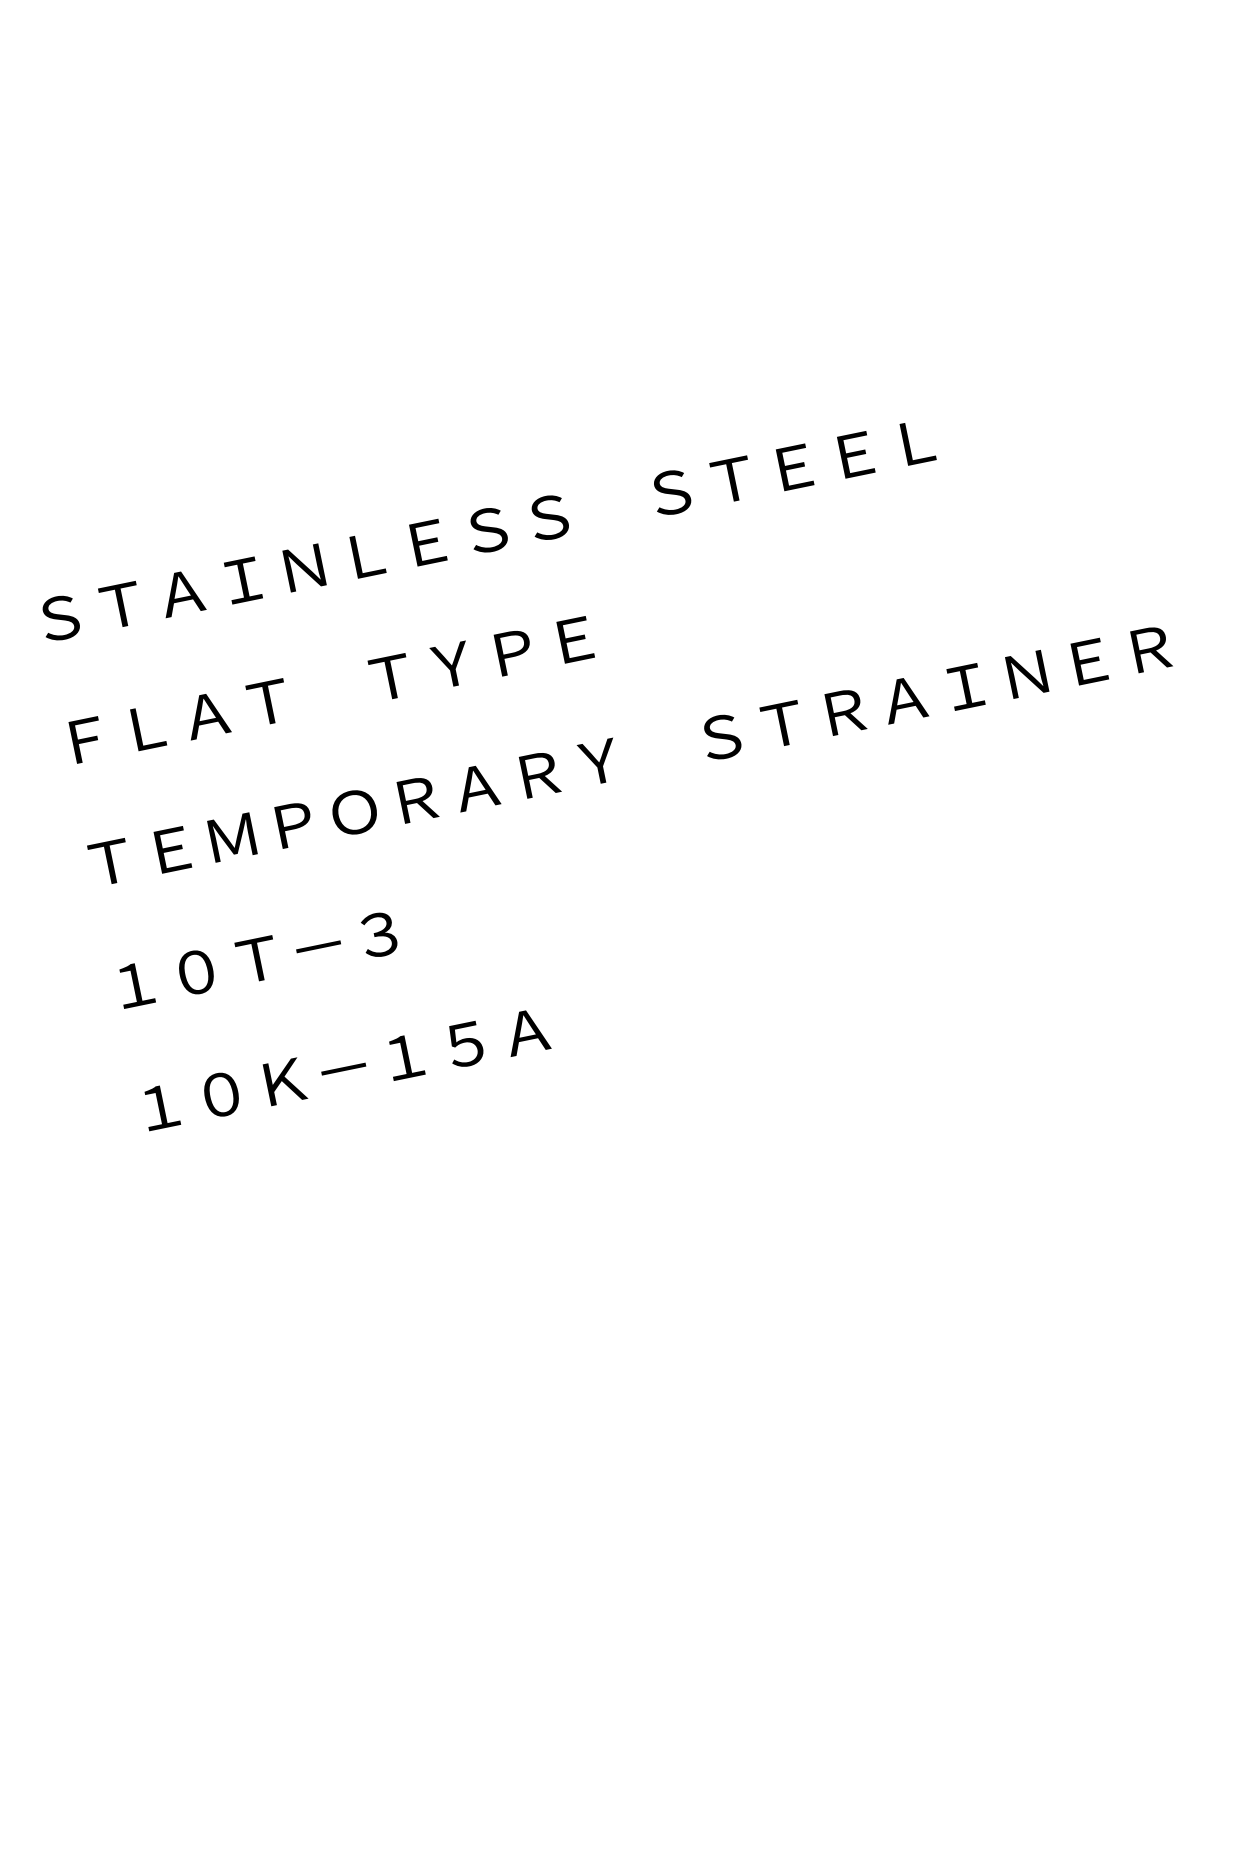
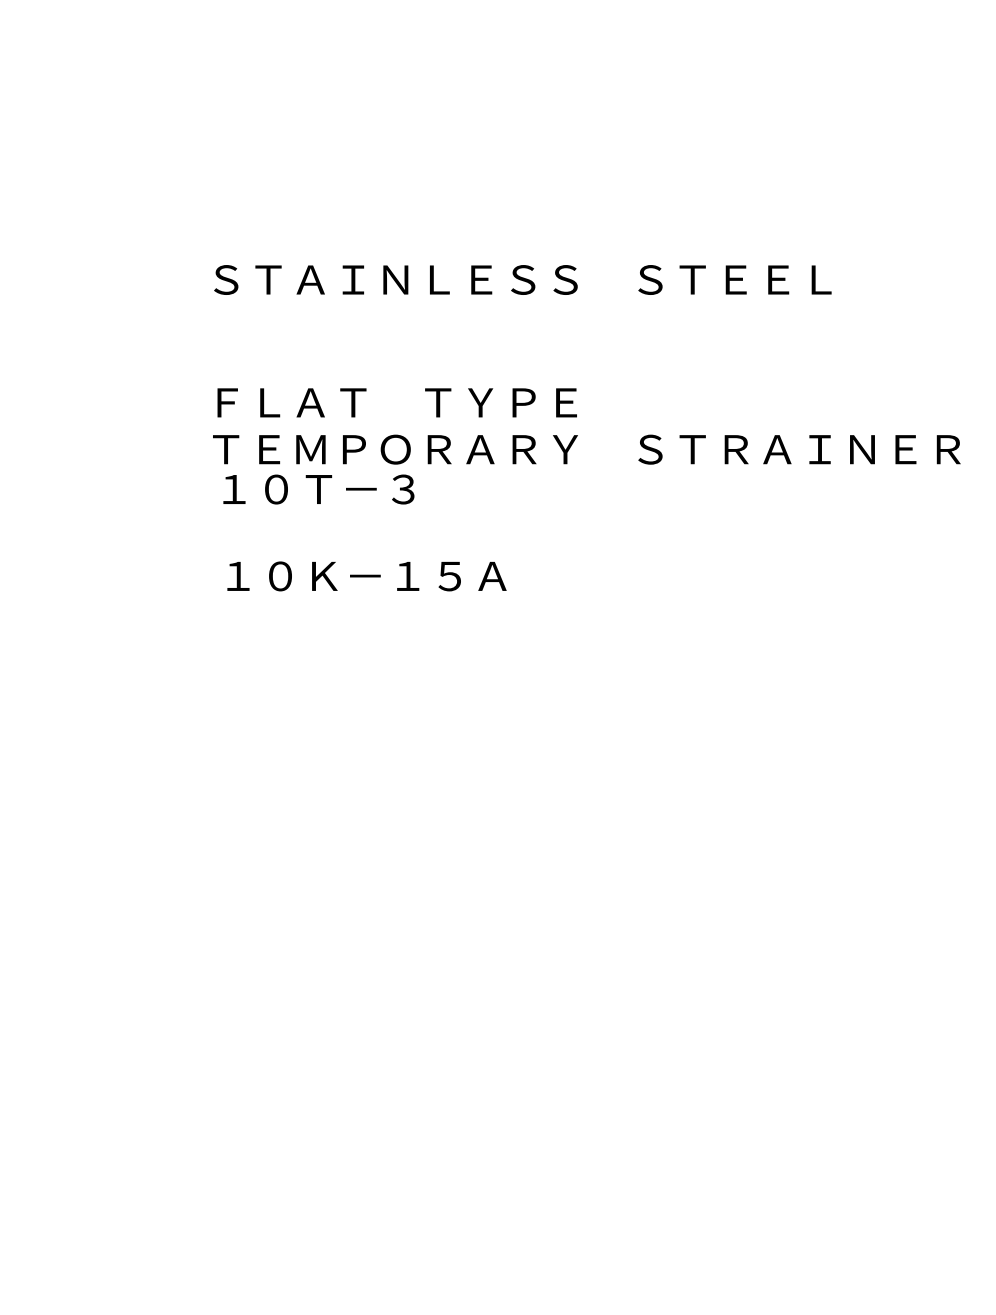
text: (330, 689) -> (396, 402), moved
text: (256, 959) -> (318, 489), moved
text: (345, 1069) -> (366, 576), moved

